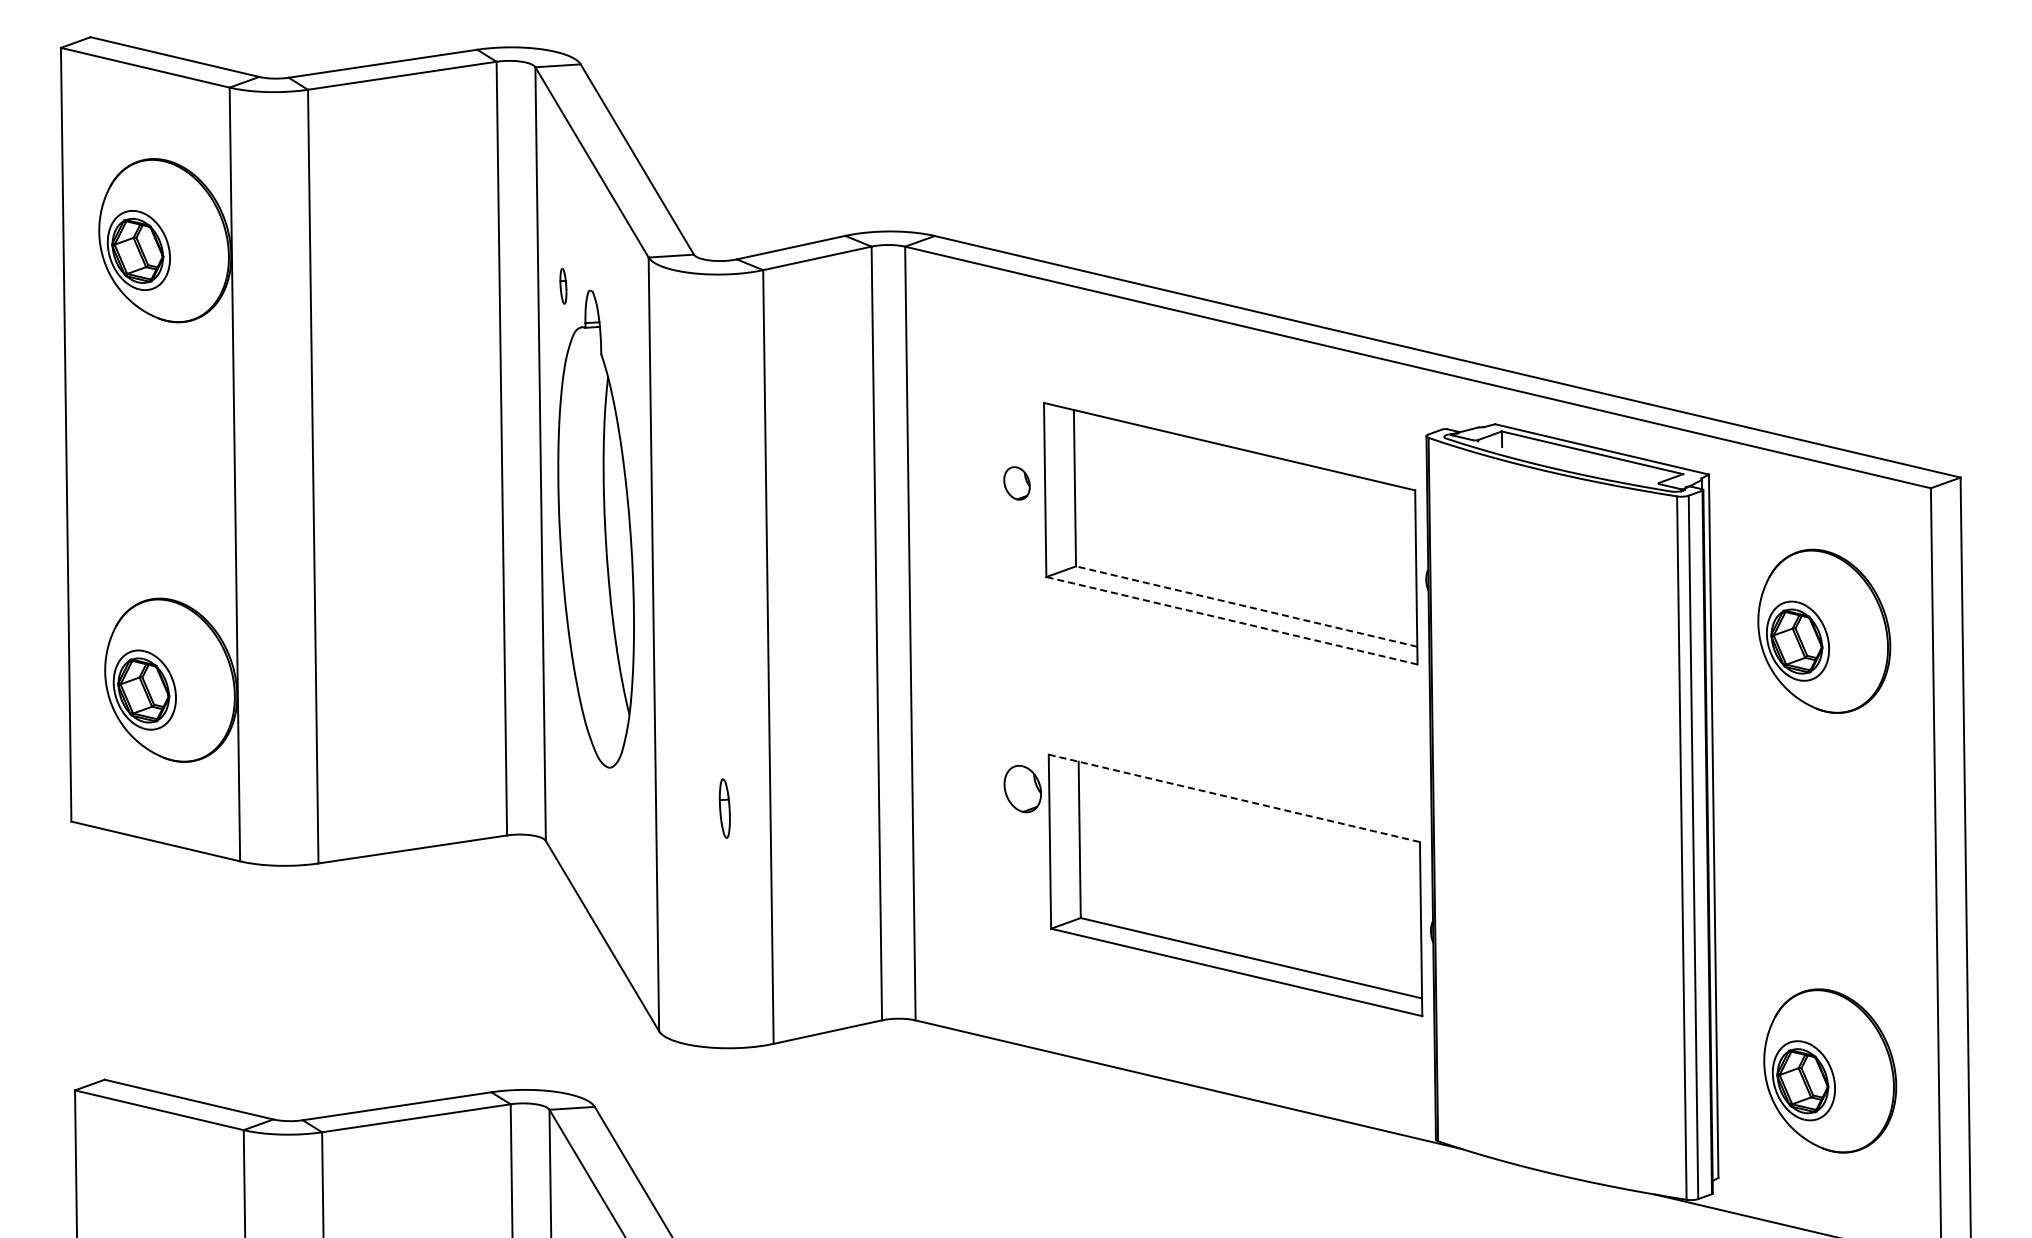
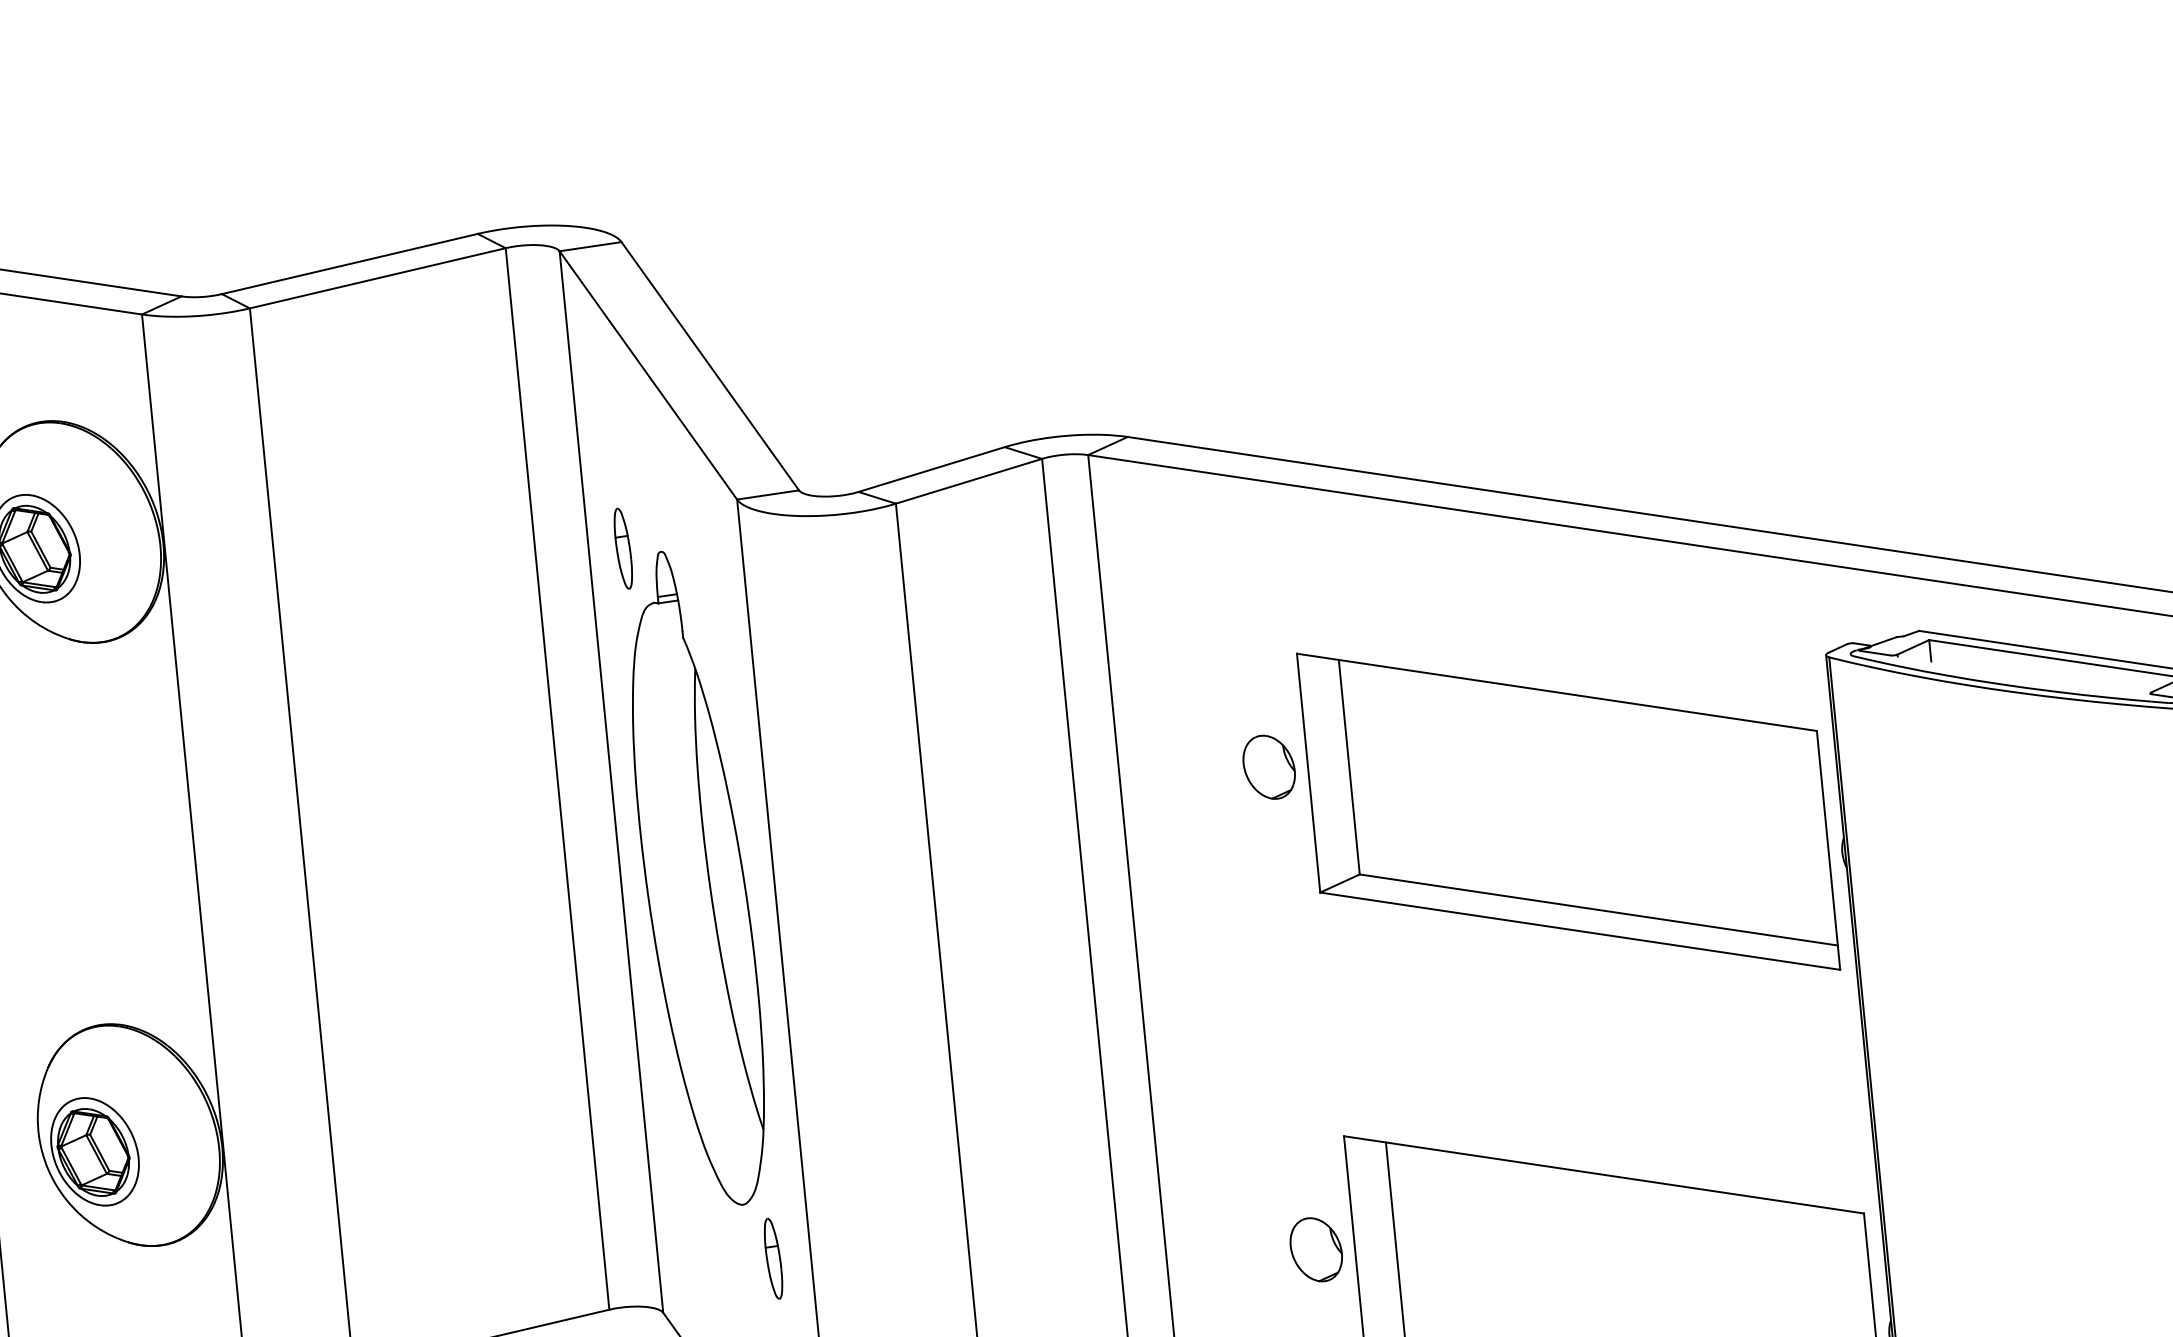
part: (563, 286) -> (623, 549), size x1.67
part: (1016, 483) -> (1268, 767), size x1.43
line: (1246, 606) -> (1598, 909), dashed -> solid
line: (1231, 620) -> (1579, 930), dashed -> solid
part: (1022, 788) -> (1315, 1249), moved
line: (1234, 798) -> (1604, 1175), dashed -> solid
part: (724, 808) -> (772, 1258), moved

